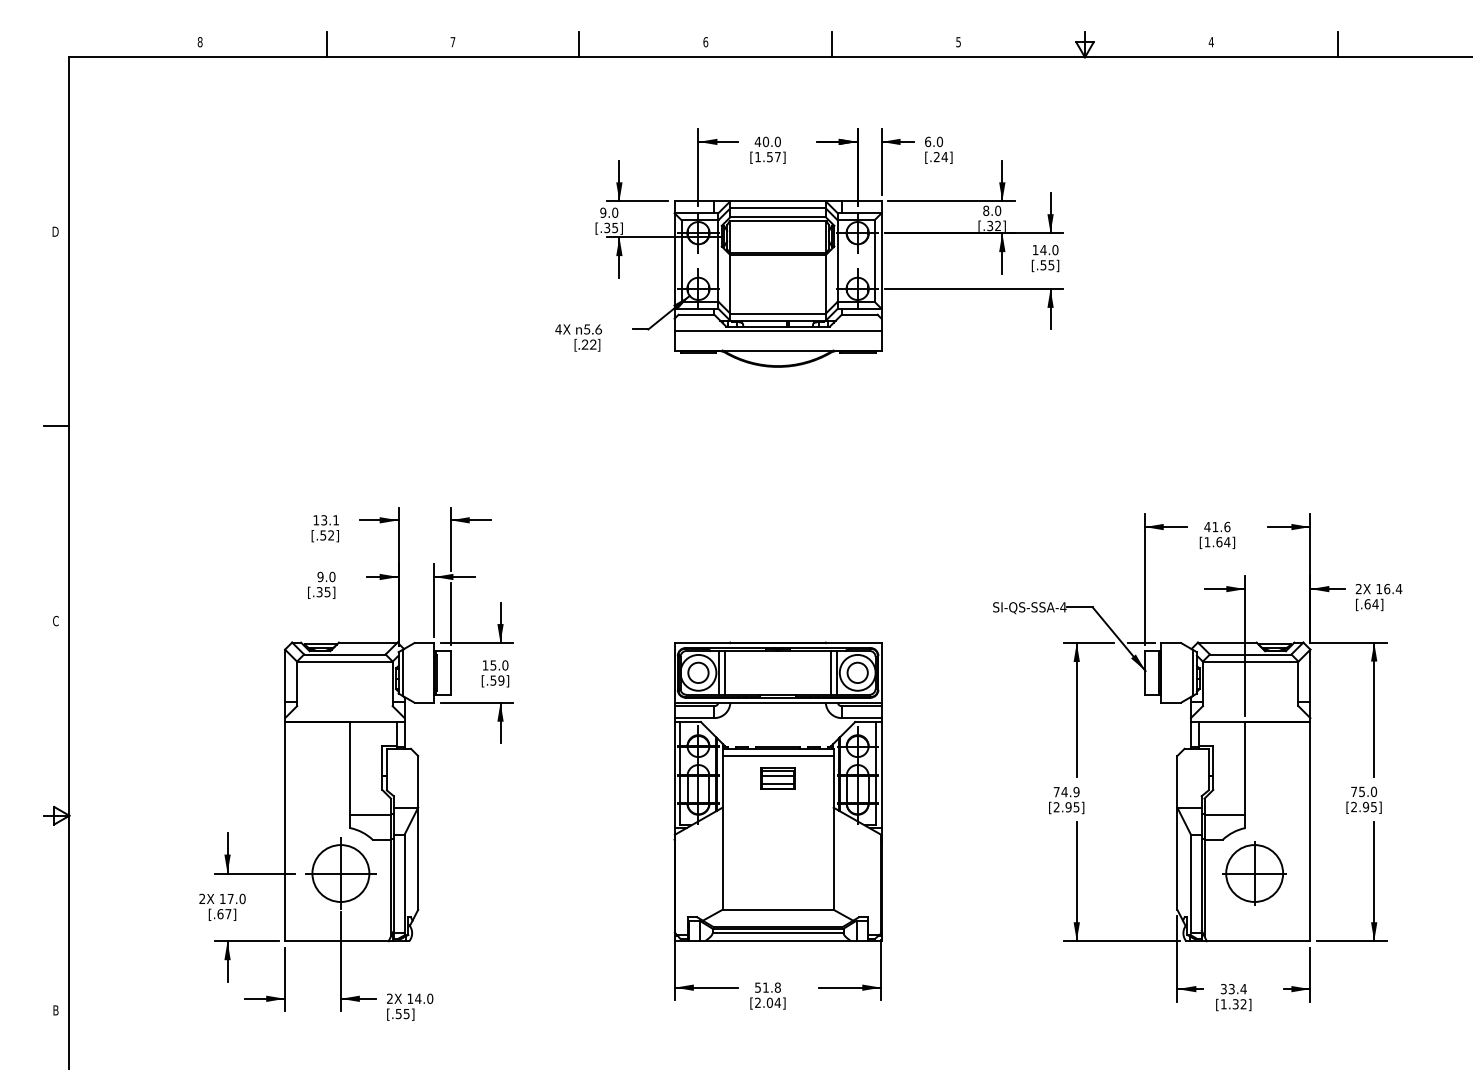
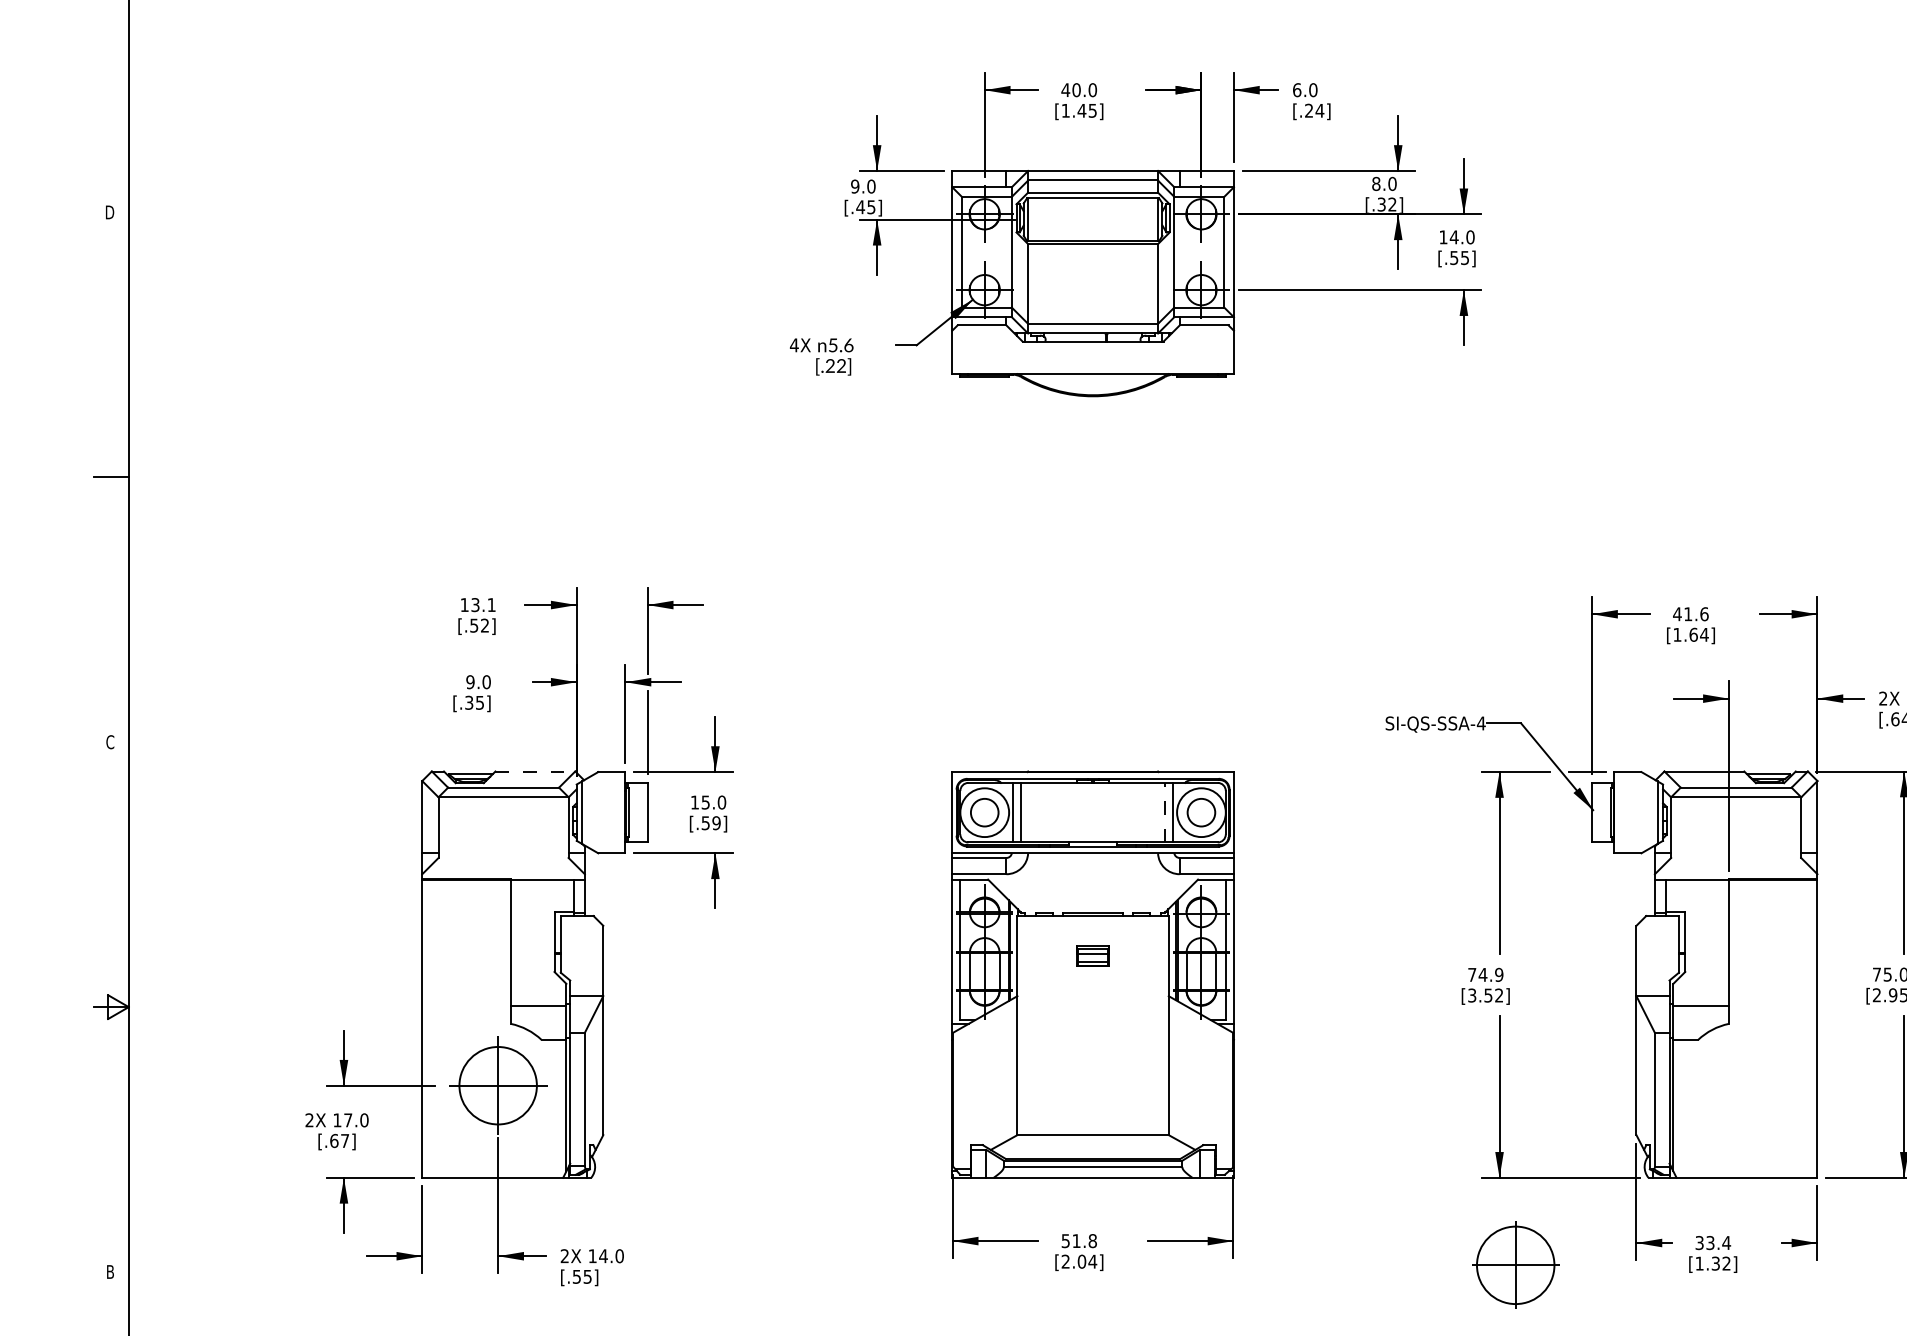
text: (773, 157) -> (1086, 111), [1.57] -> [1.45]
text: (607, 227) -> (860, 206), [.35] -> [.45]
line: (777, 330) -> (1092, 346), removed
line: (368, 642) -> (535, 771), solid -> dashed
line: (831, 672) -> (1165, 812), solid -> dashed
line: (777, 756) -> (1092, 926), removed
part: (777, 778) -> (1092, 956), size x0.7
text: (1066, 807) -> (1485, 995), [2.95] -> [3.52]
part: (1254, 873) -> (1515, 1265), moved

